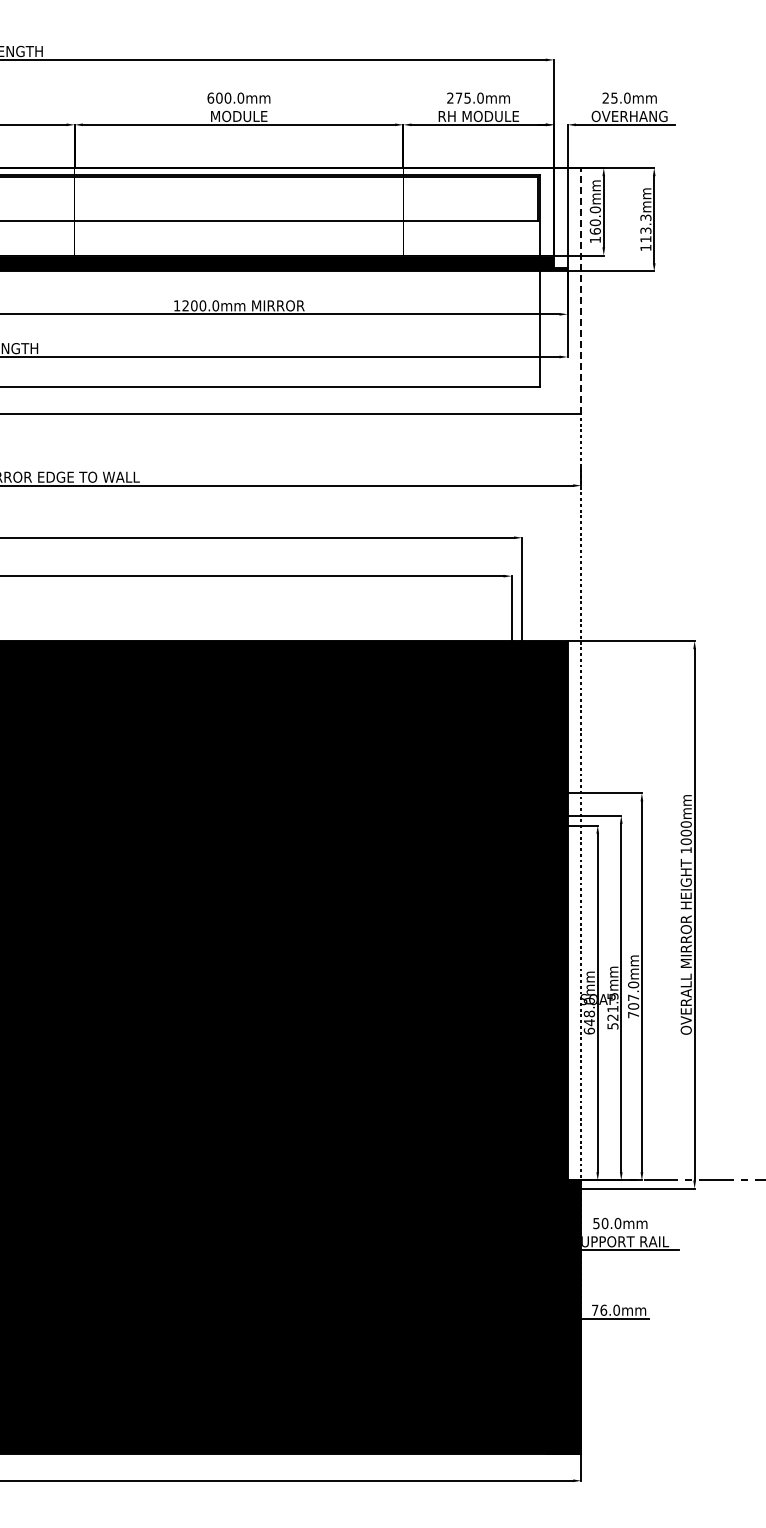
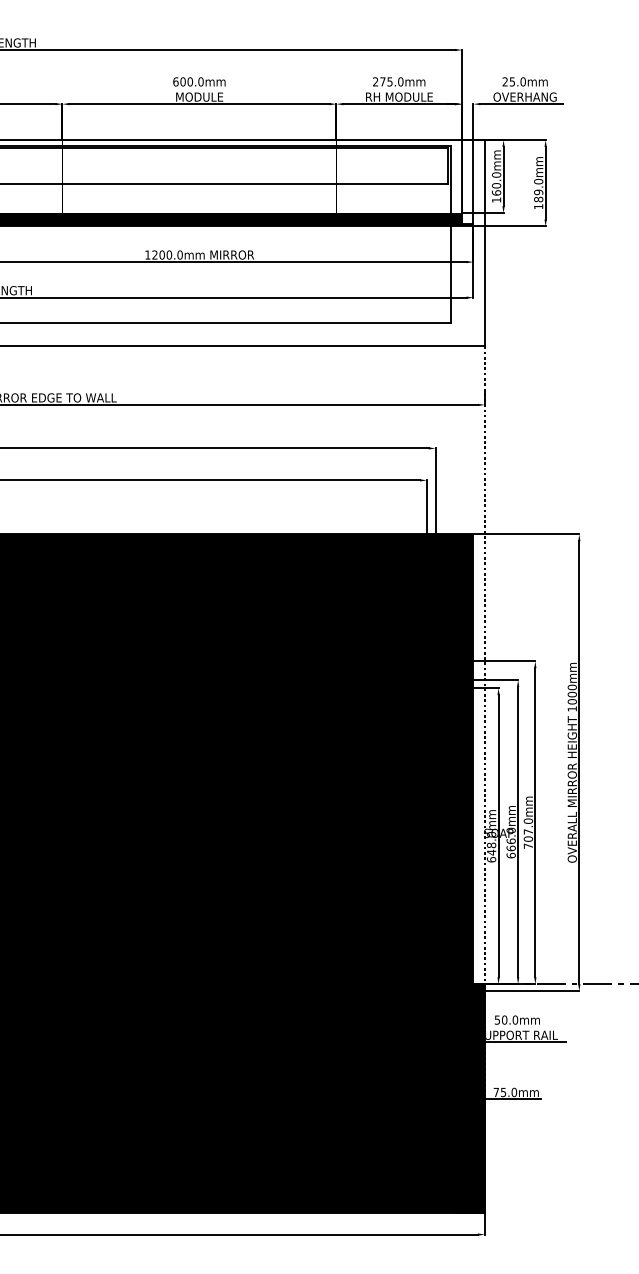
text: (645, 228) -> (538, 190), 113.3mm -> 189.0mm
line: (581, 290) -> (484, 242), dashed -> solid
text: (612, 1010) -> (510, 842), 521.5mm -> 666.0mm
text: (603, 1309) -> (503, 1091), 76.0mm -> 75.0mm

